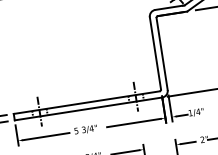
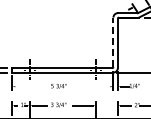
line: (155, 53) -> (113, 42), solid -> dashed
line: (133, 122) -> (91, 86), removed
line: (46, 136) -> (31, 86), removed

